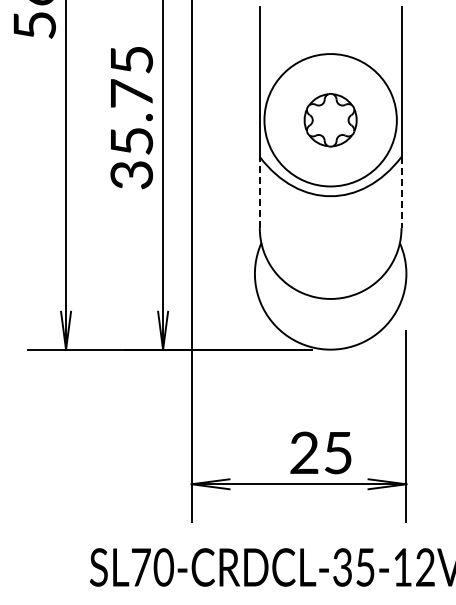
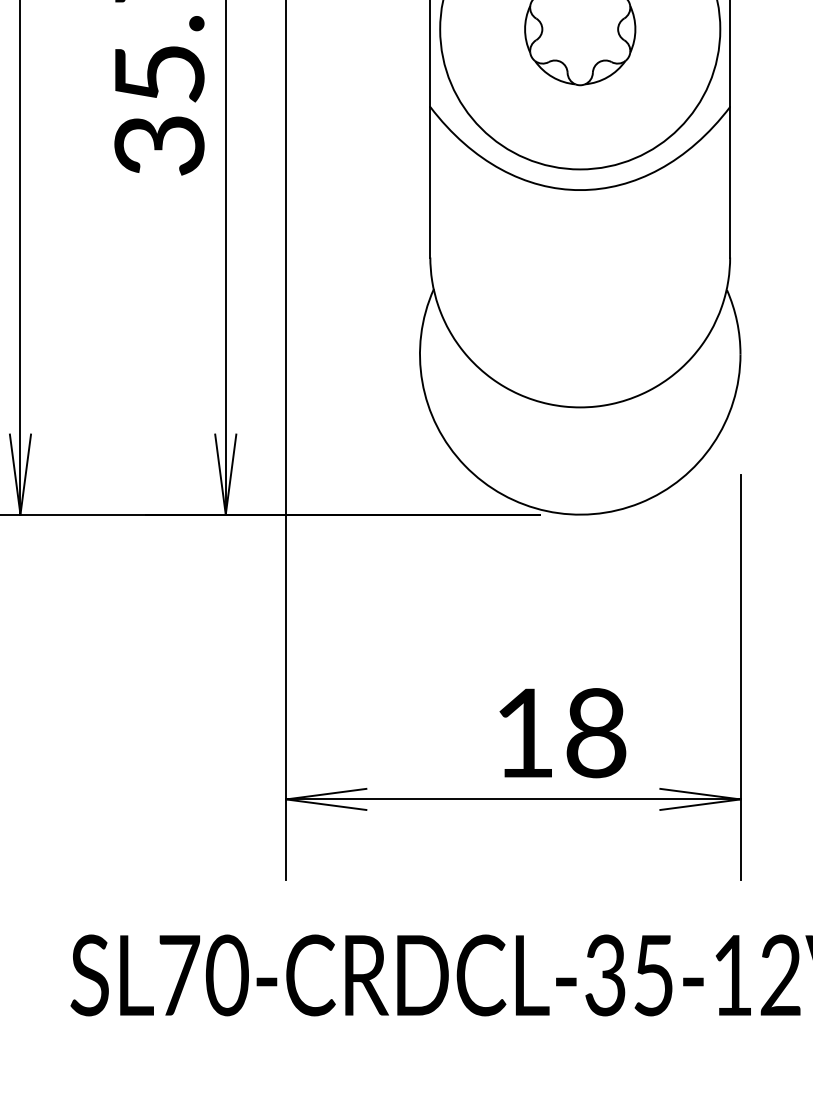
line: (259, 192) -> (429, 182), dashed -> solid
line: (401, 192) -> (730, 182), dashed -> solid
text: (321, 452) -> (560, 732), 25 -> 18

